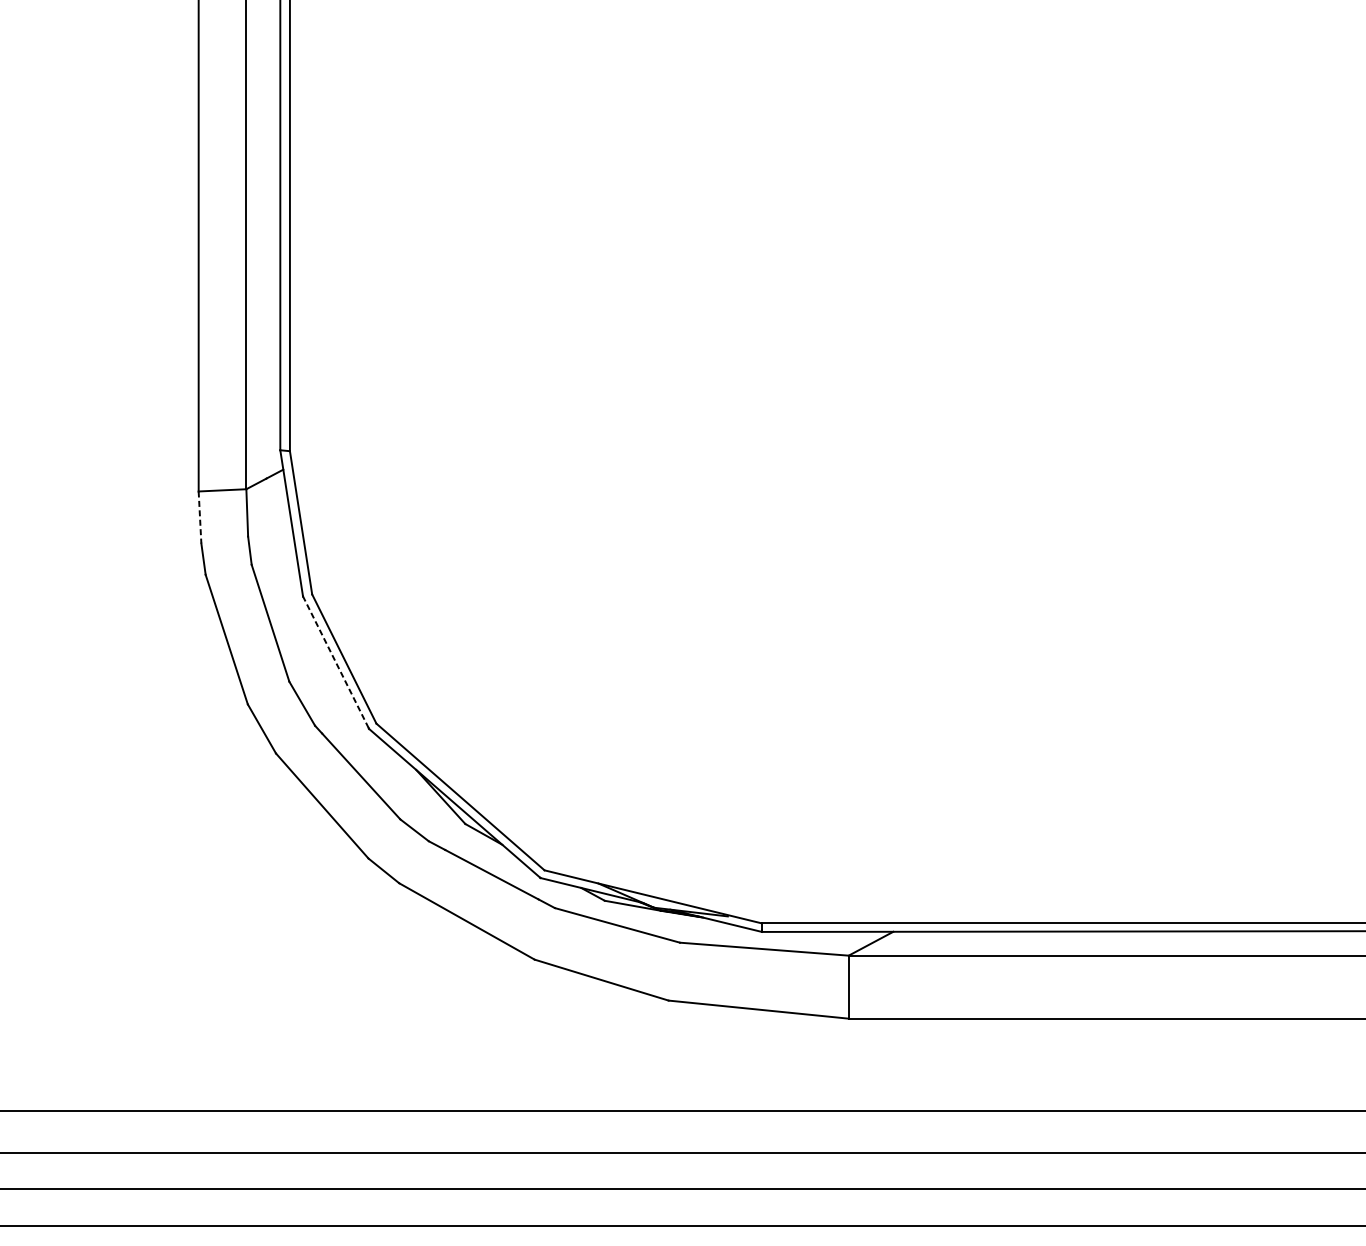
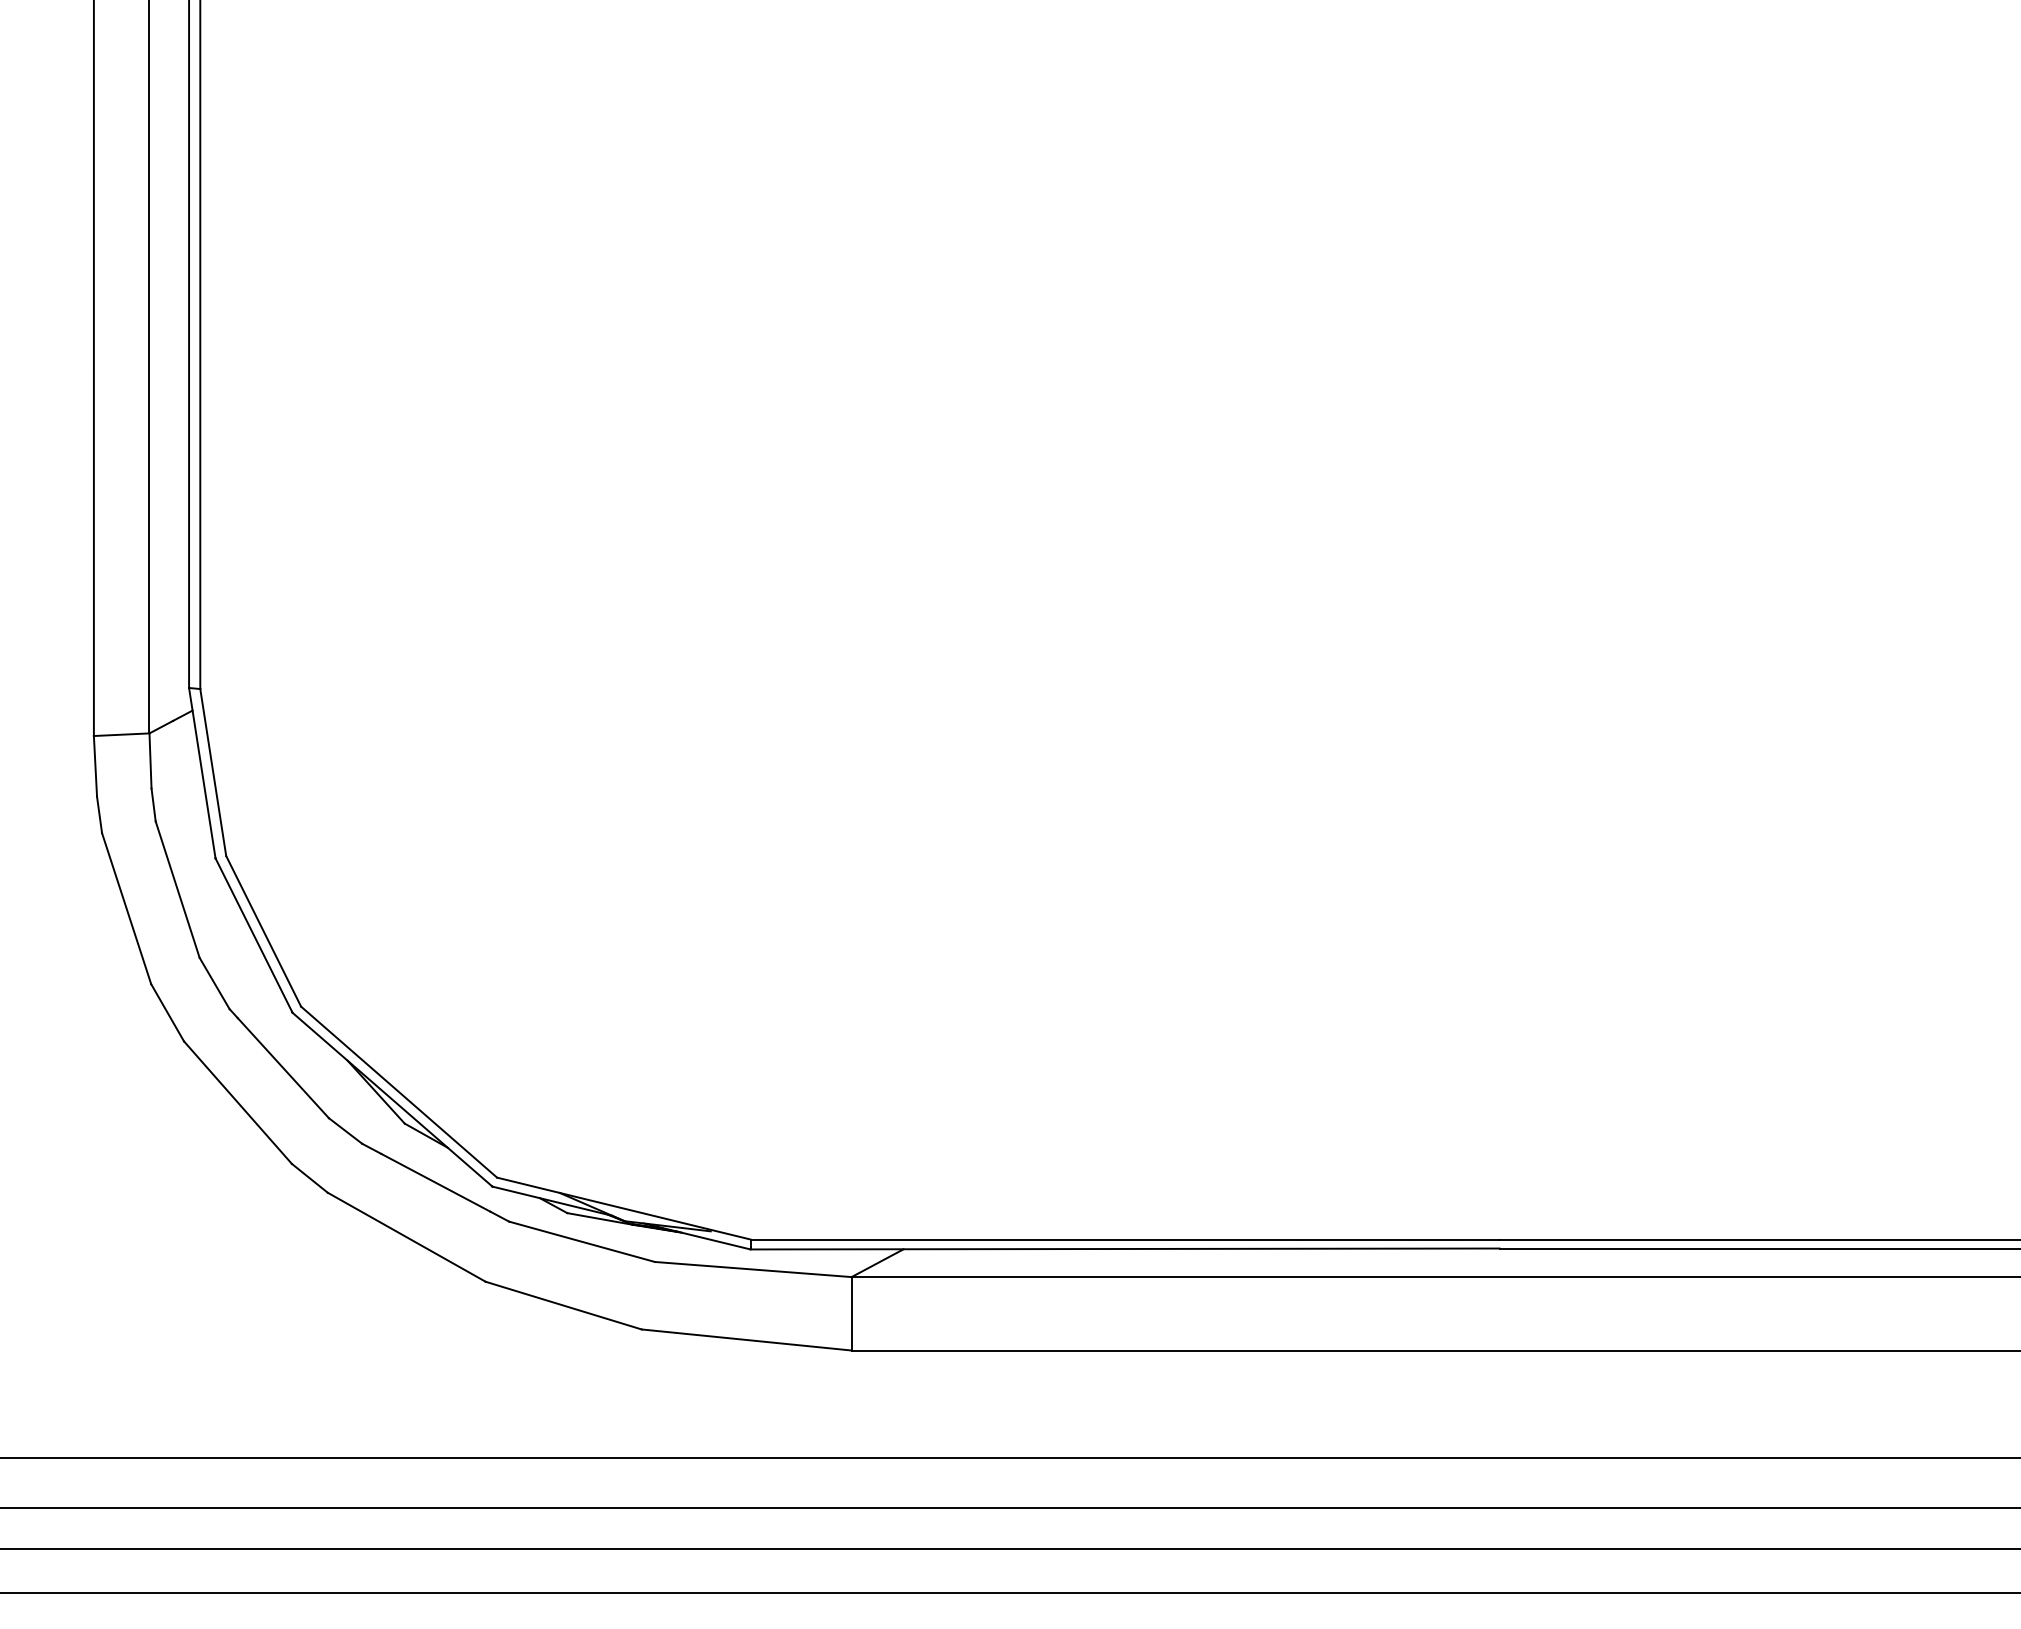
line: (200, 517) -> (95, 766), dashed -> solid
line: (335, 662) -> (253, 935), dashed -> solid

